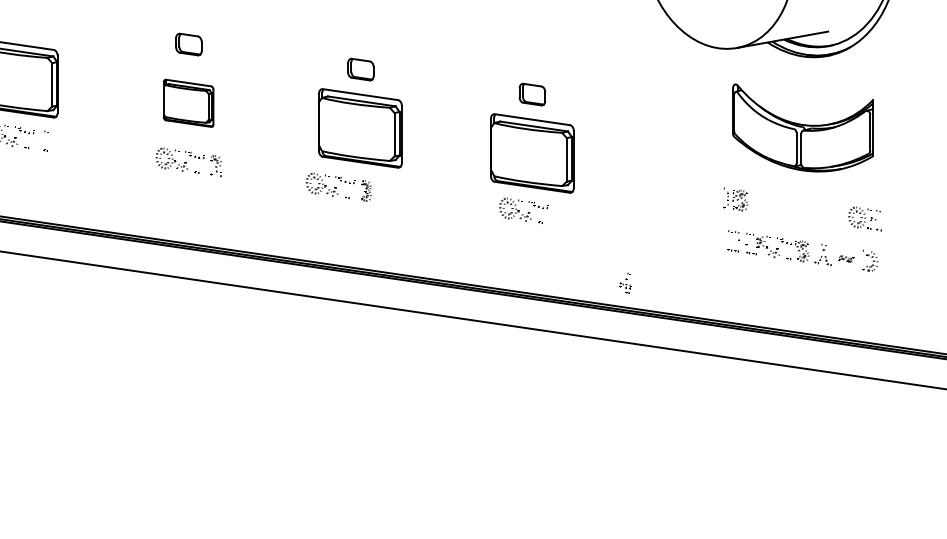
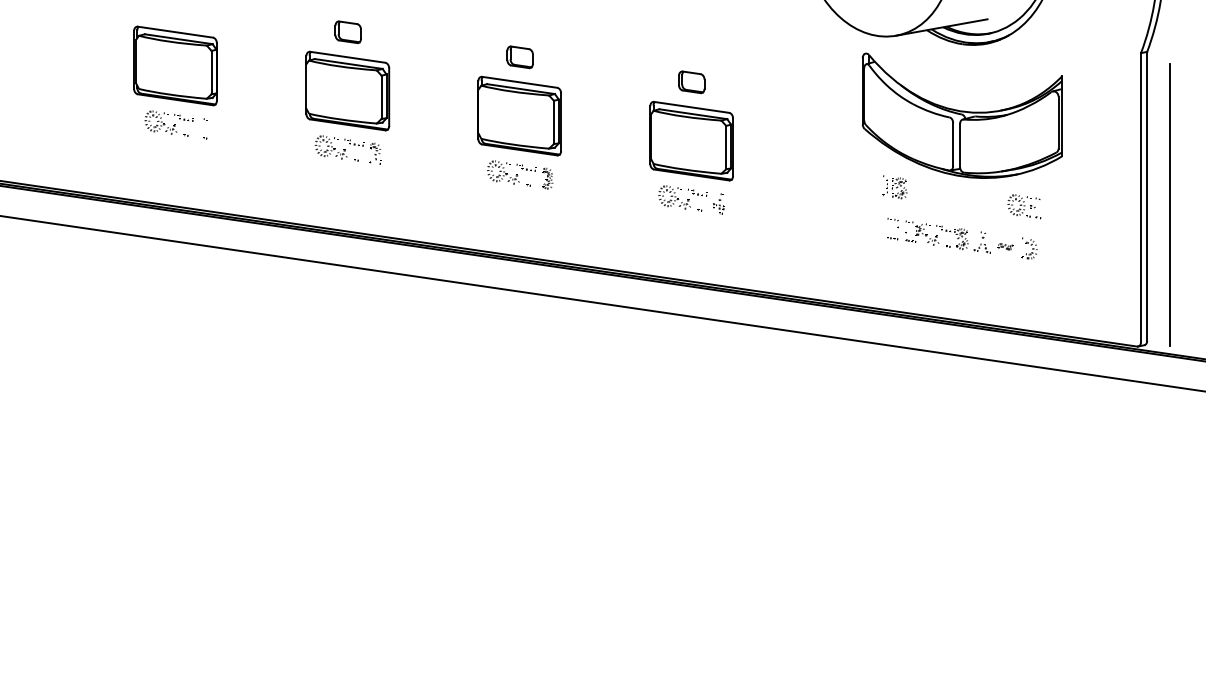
part: (188, 102) -> (347, 90), size x1.67
part: (802, 127) -> (961, 115), size x1.43
part: (339, 186) -> (520, 174), moved
part: (625, 282) -> (718, 203), moved

